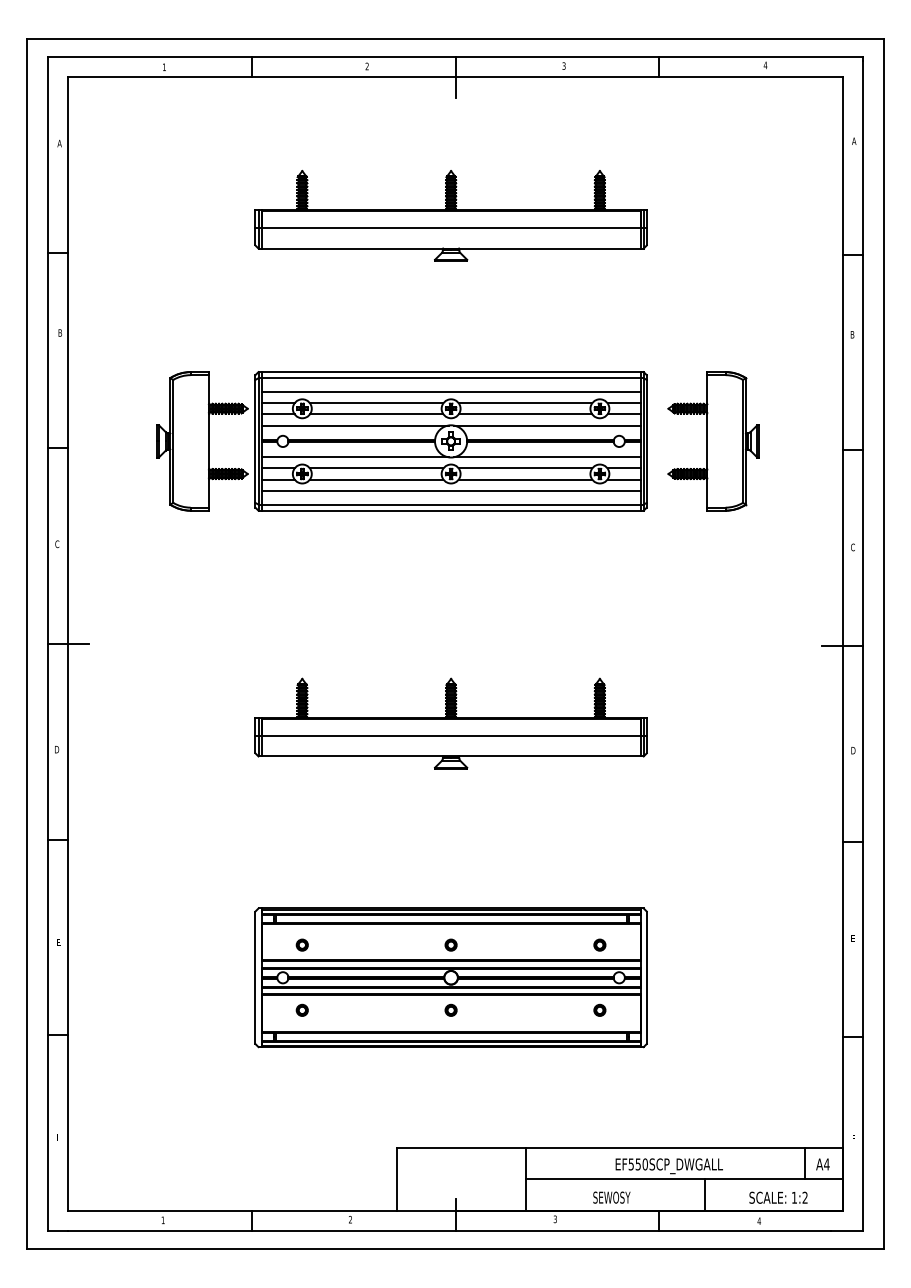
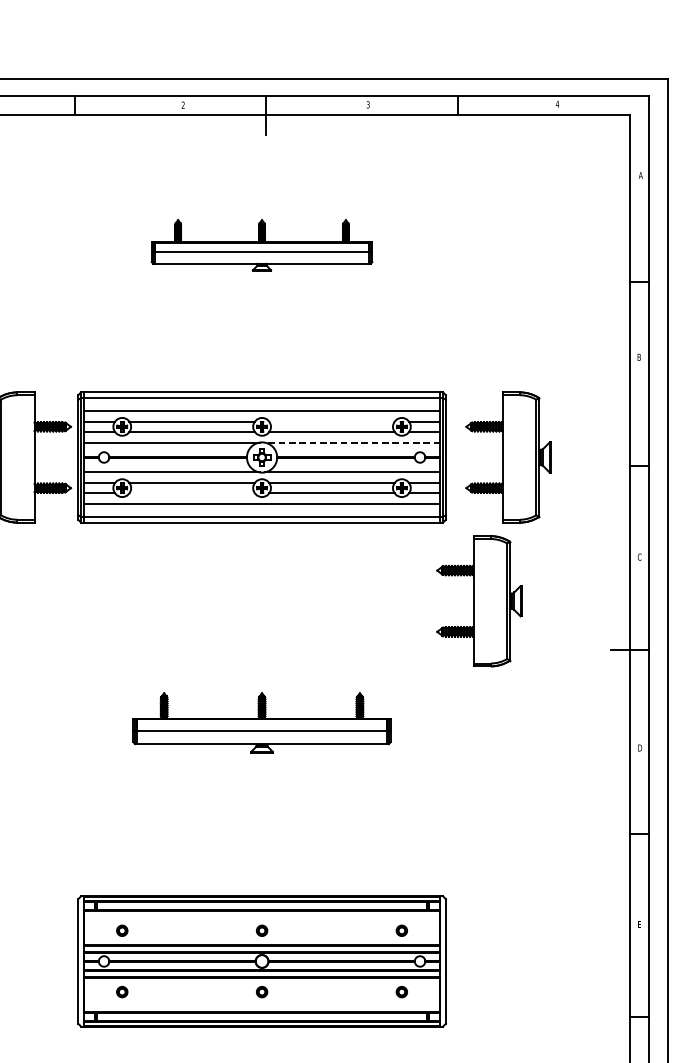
part: (450, 215) -> (261, 245), size x0.6
line: (525, 403) -> (331, 421), removed
line: (546, 425) -> (351, 442), solid -> dashed
line: (376, 479) -> (191, 493), removed
part: (682, 594) -> (479, 601), added
part: (450, 723) -> (261, 722), size x0.7

